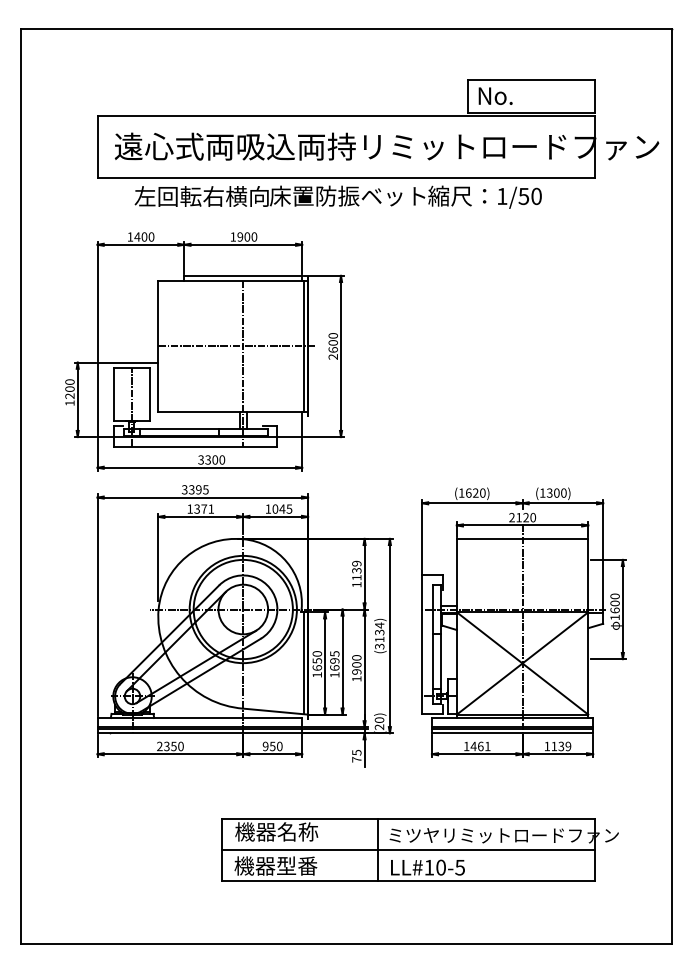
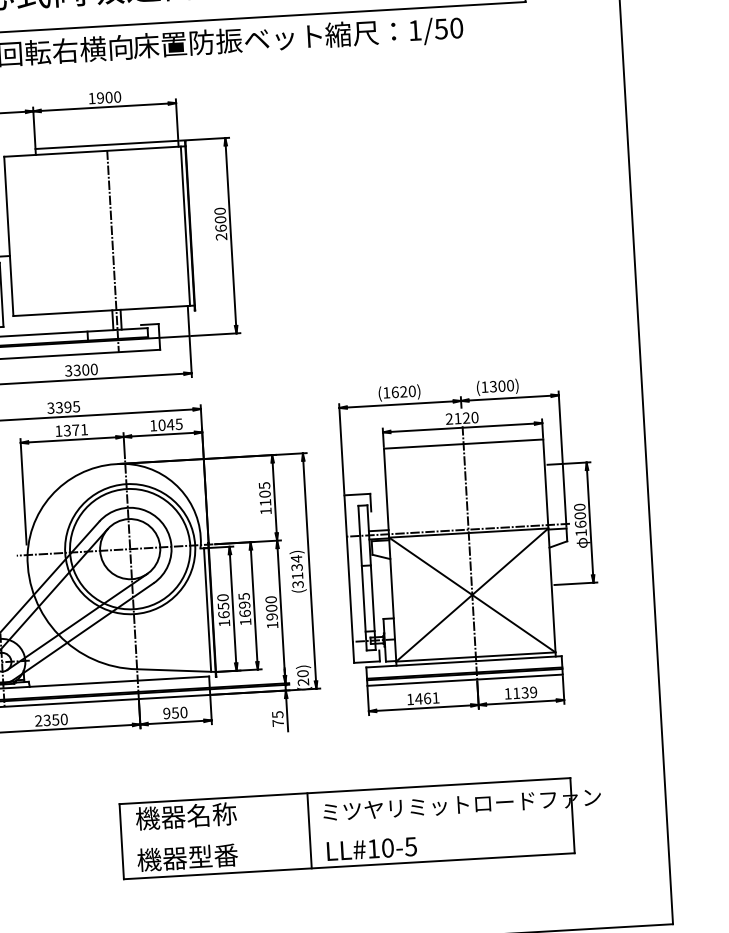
line: (236, 346) -> (103, 230), removed
text: (356, 566) -> (264, 489), 1139 -> 1105
line: (408, 849) -> (347, 828), removed

